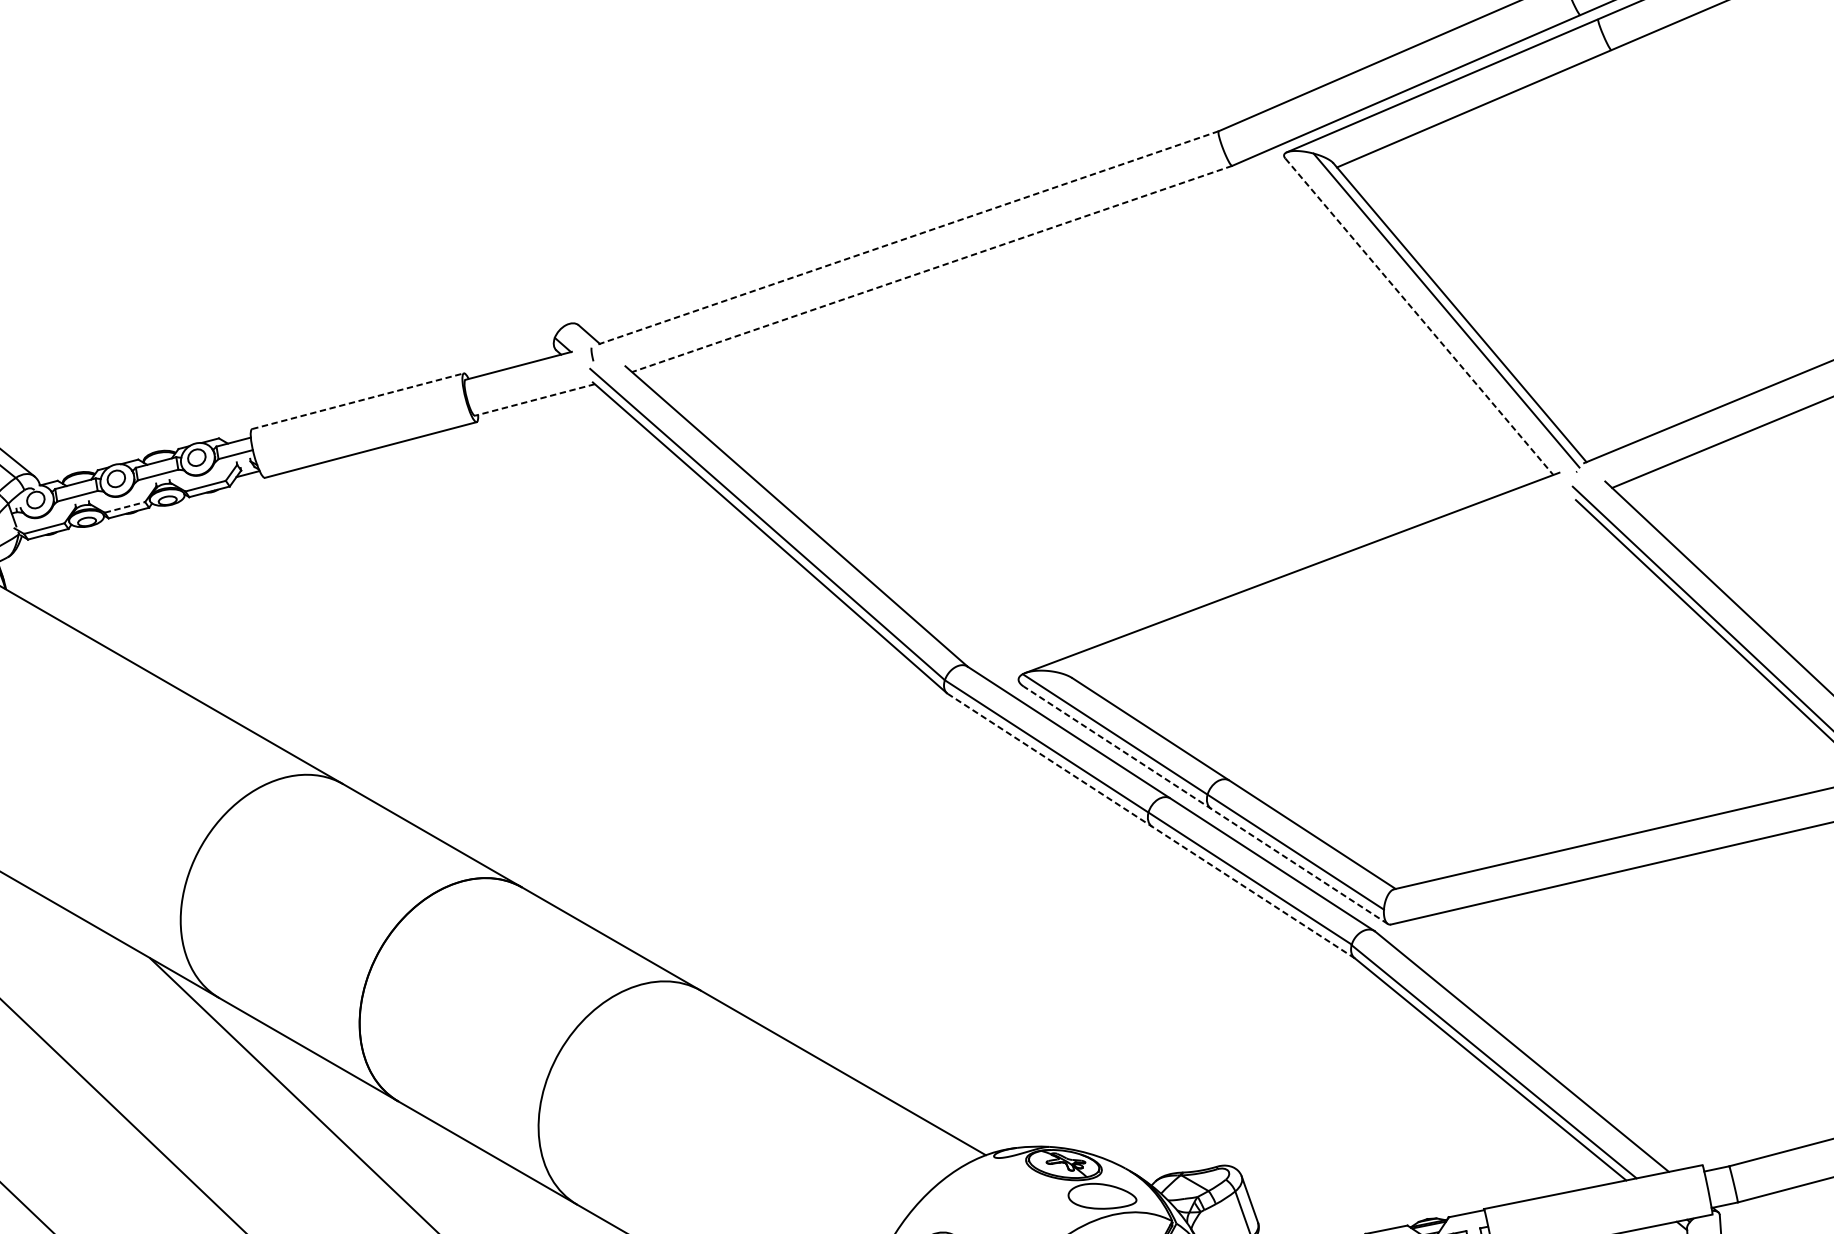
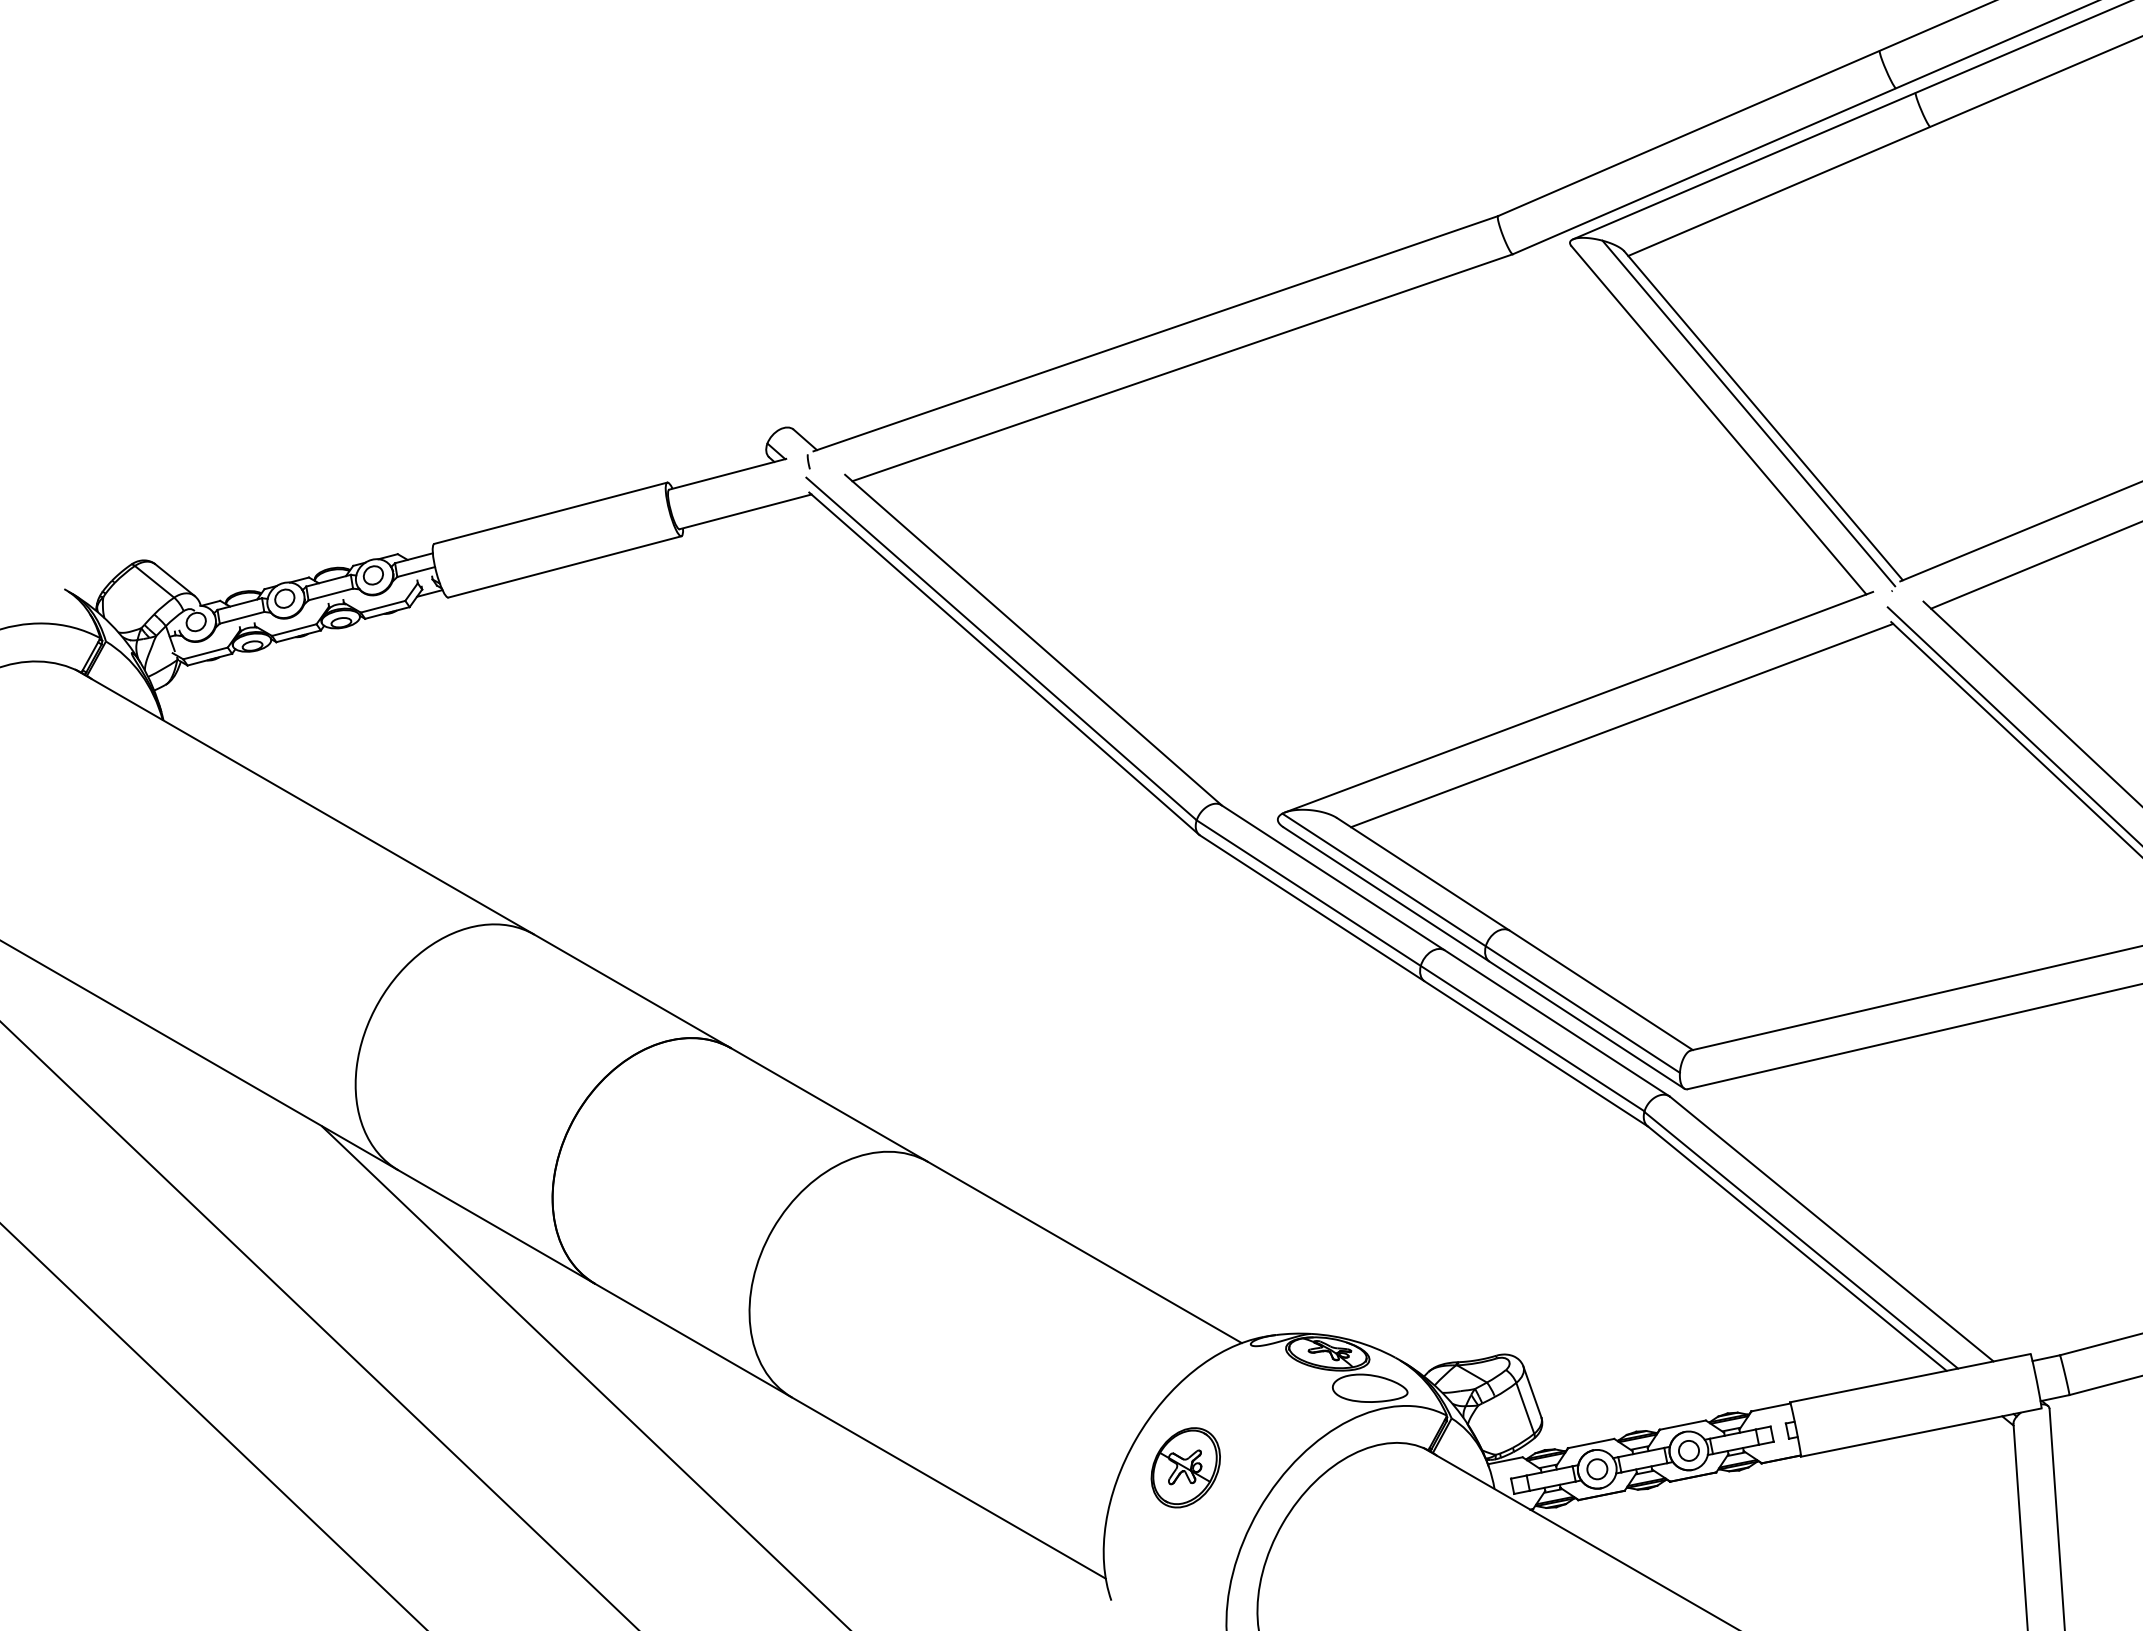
line: (907, 237) -> (1155, 333), dashed -> solid
line: (931, 268) -> (1182, 367), dashed -> solid
line: (1419, 316) -> (1719, 420), dashed -> solid
line: (534, 400) -> (745, 512), dashed -> solid
line: (358, 401) -> (551, 513), dashed -> solid
line: (125, 506) -> (294, 629), dashed -> solid
line: (1331, 594) -> (1622, 725), added
line: (1205, 804) -> (1483, 957), dashed -> solid
line: (1150, 825) -> (1423, 980), dashed -> solid

